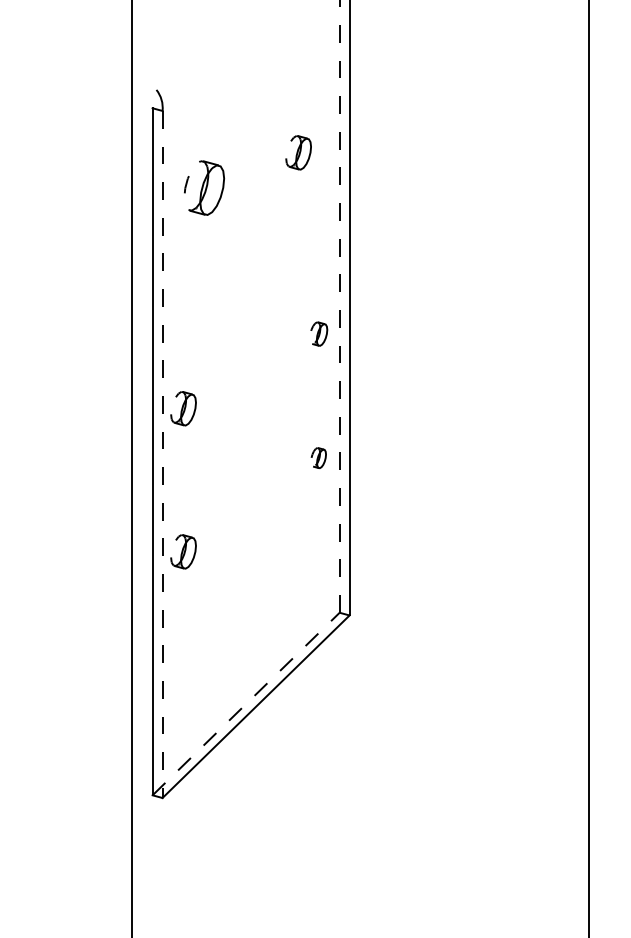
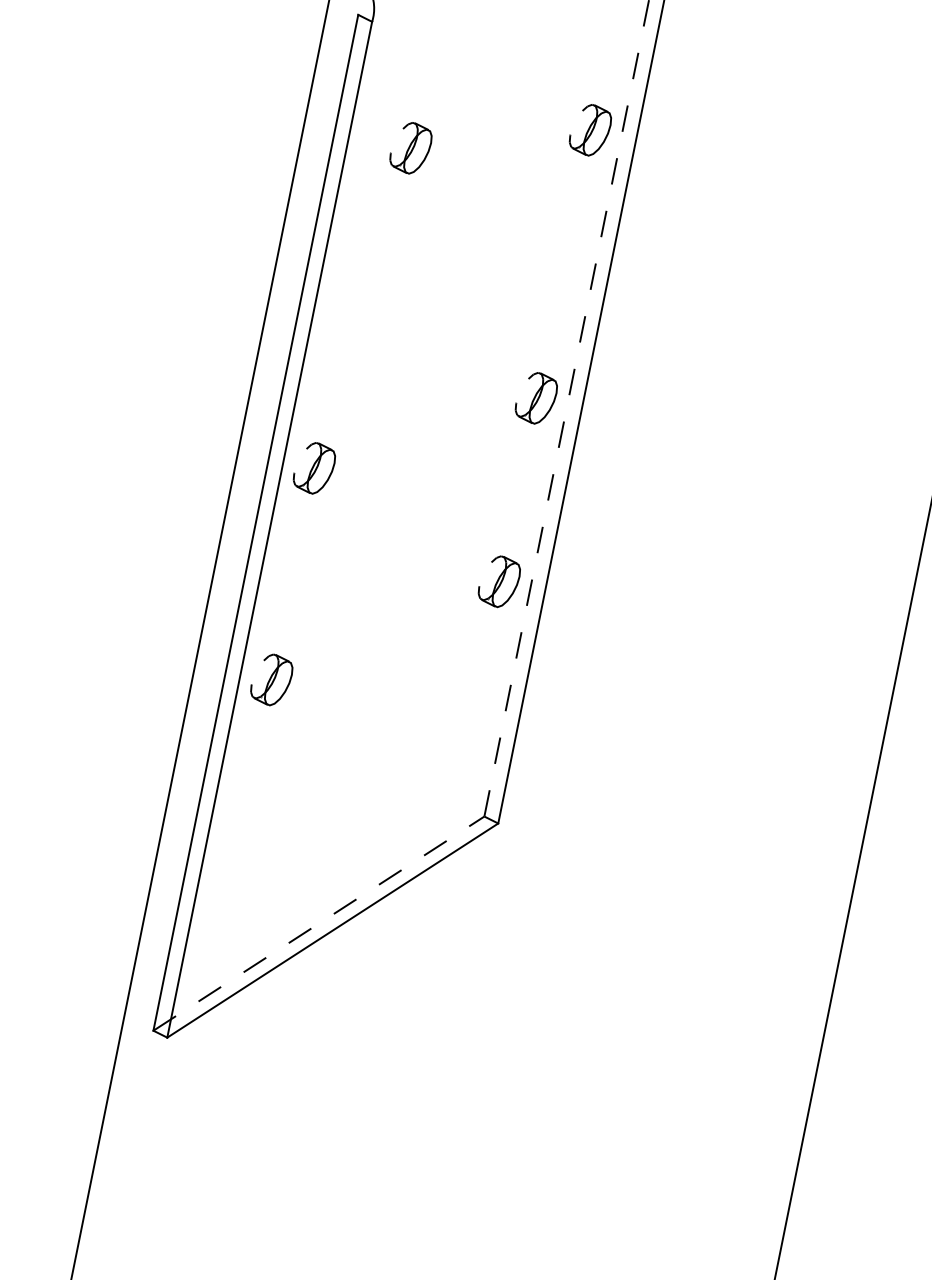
part: (298, 152) -> (590, 129), moved
part: (204, 187) -> (411, 147), size x0.62
part: (318, 333) -> (536, 397), size x1.43
line: (162, 454) -> (269, 529), dashed -> solid
part: (318, 457) -> (499, 580), size x1.67

